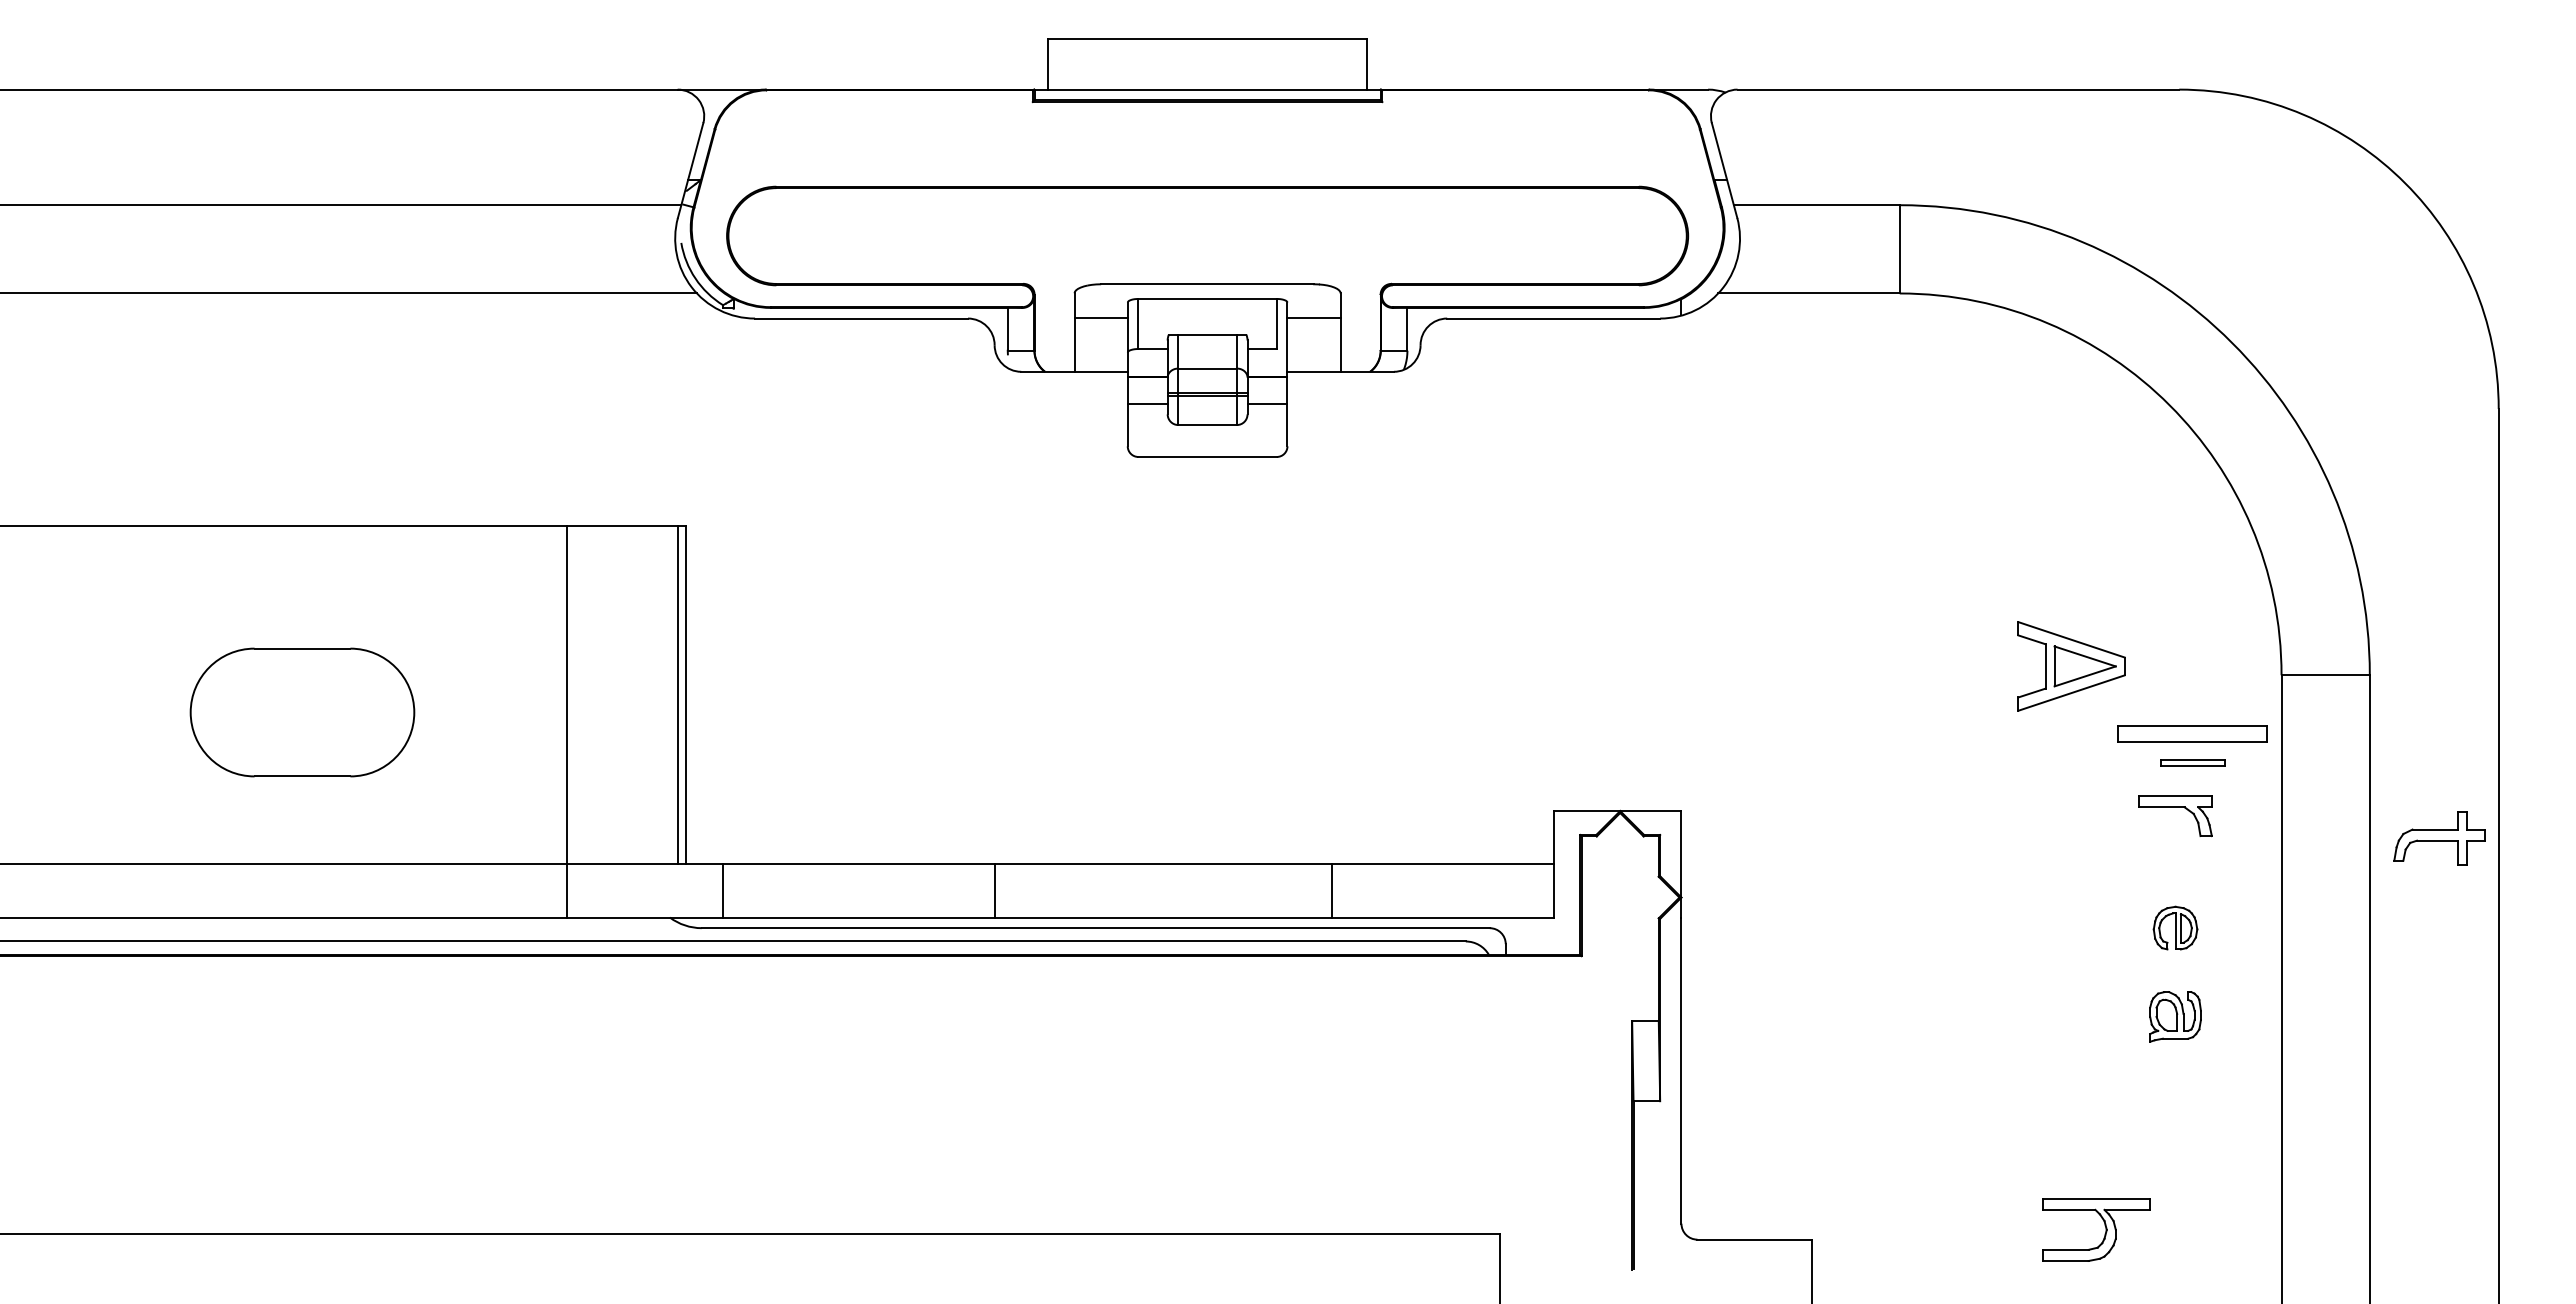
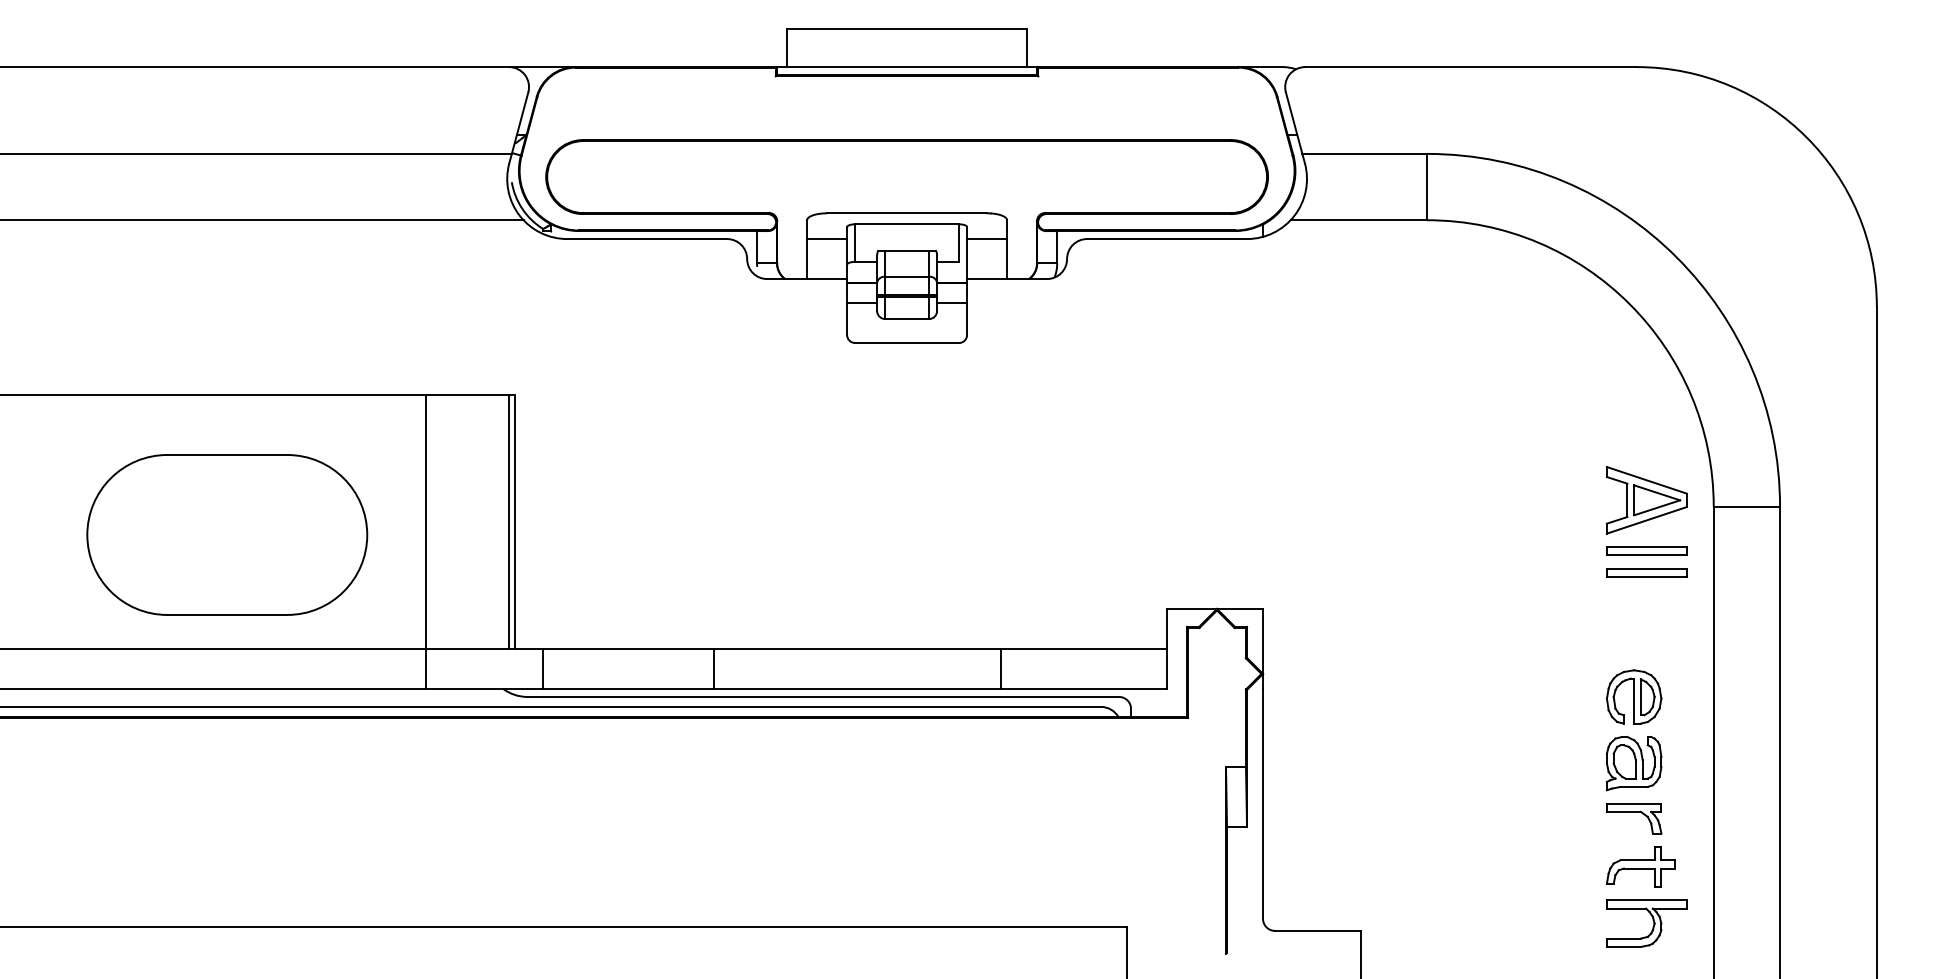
part: (2071, 666) -> (1646, 500), moved
part: (302, 712) -> (227, 534), size x1.67
part: (2192, 734) -> (1646, 551), size x0.71
part: (2192, 762) -> (1646, 572), size x1.67
part: (2175, 807) -> (1634, 812), moved
part: (2439, 838) -> (1640, 866), moved
line: (995, 890) -> (714, 668), moved
part: (2175, 927) -> (1634, 696), size x1.67
part: (2175, 1016) -> (1634, 763), size x1.43
part: (2104, 1225) -> (1652, 920), moved

